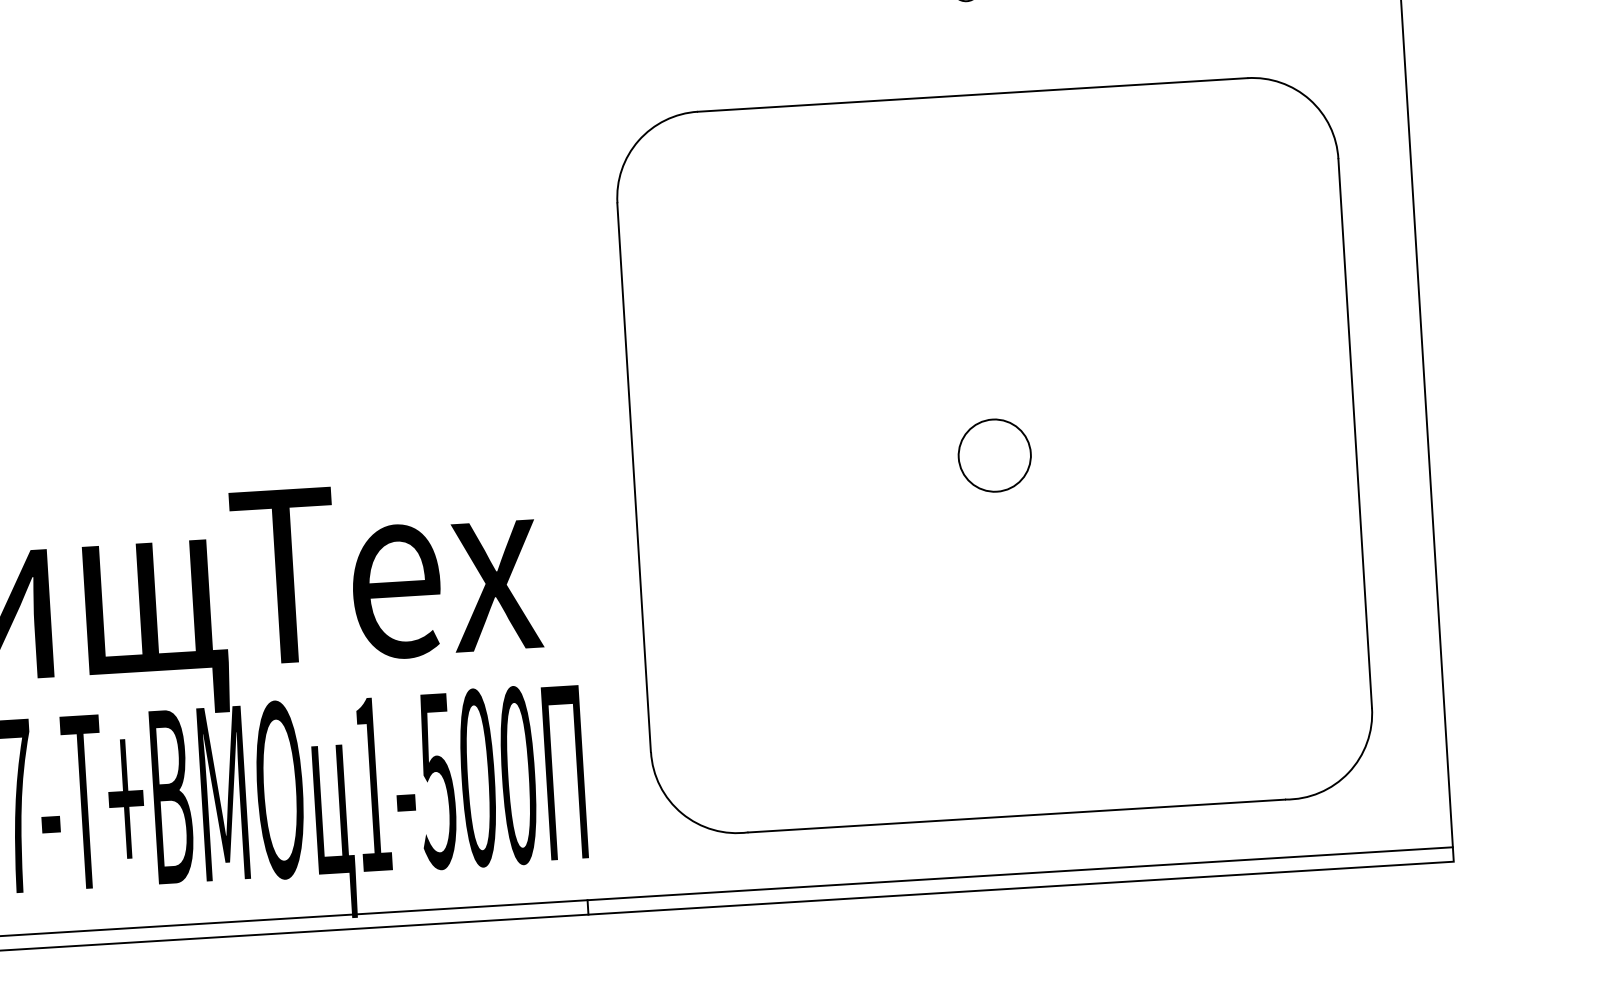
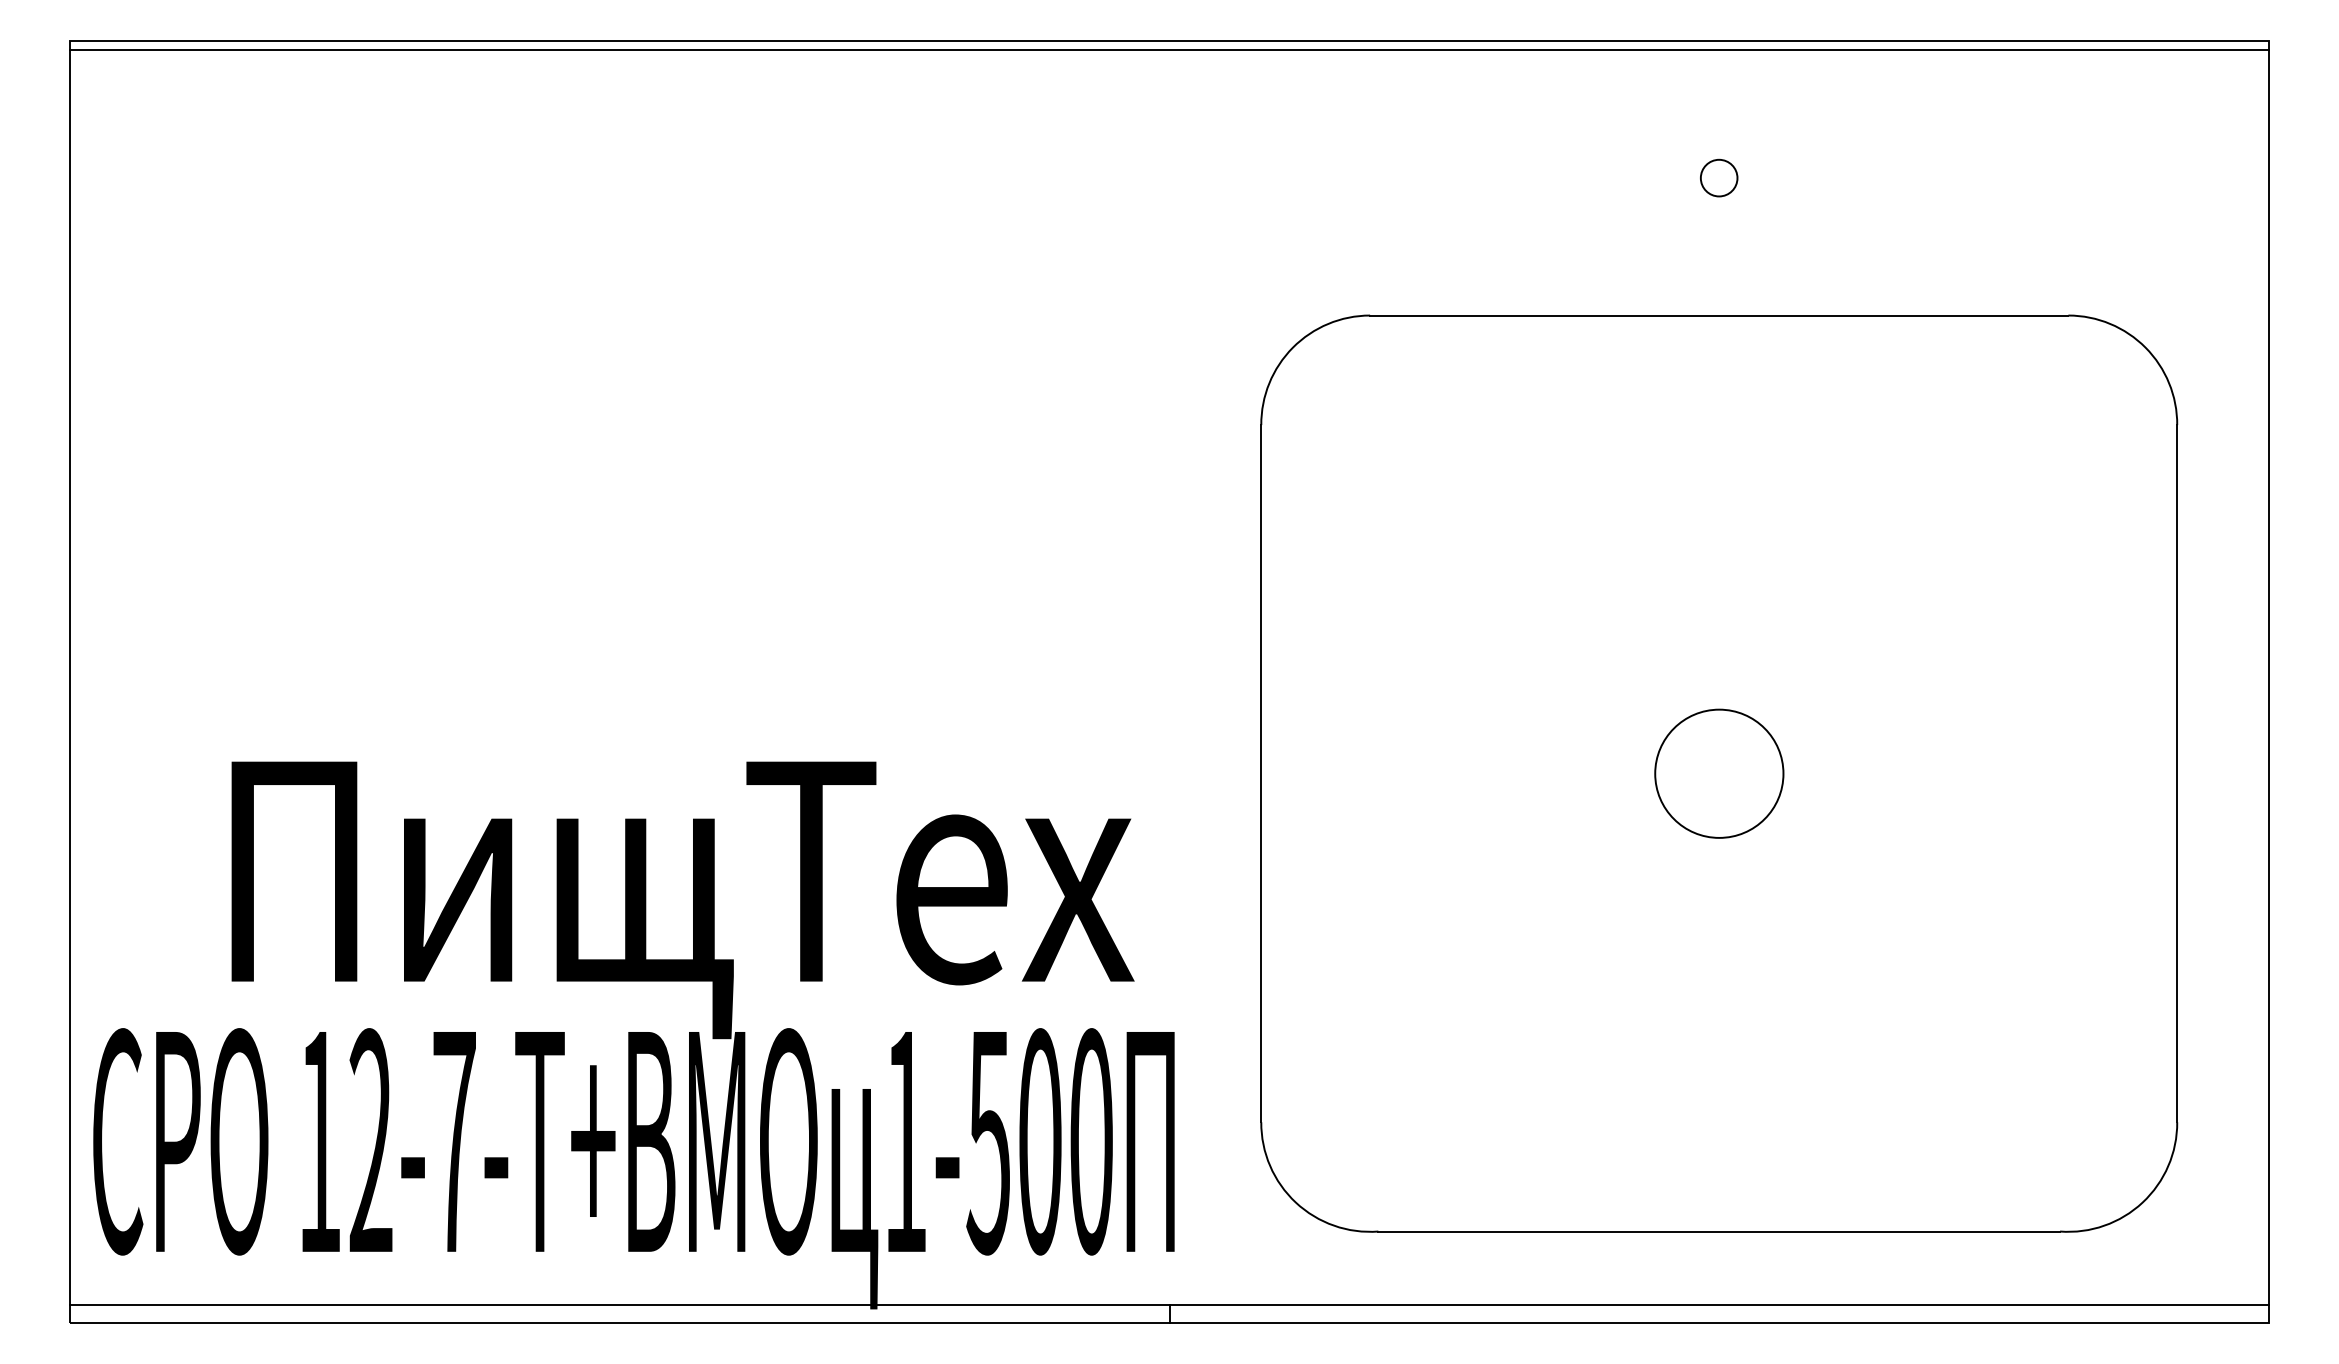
circle: (994, 455) -> (1719, 773), size x1.4

